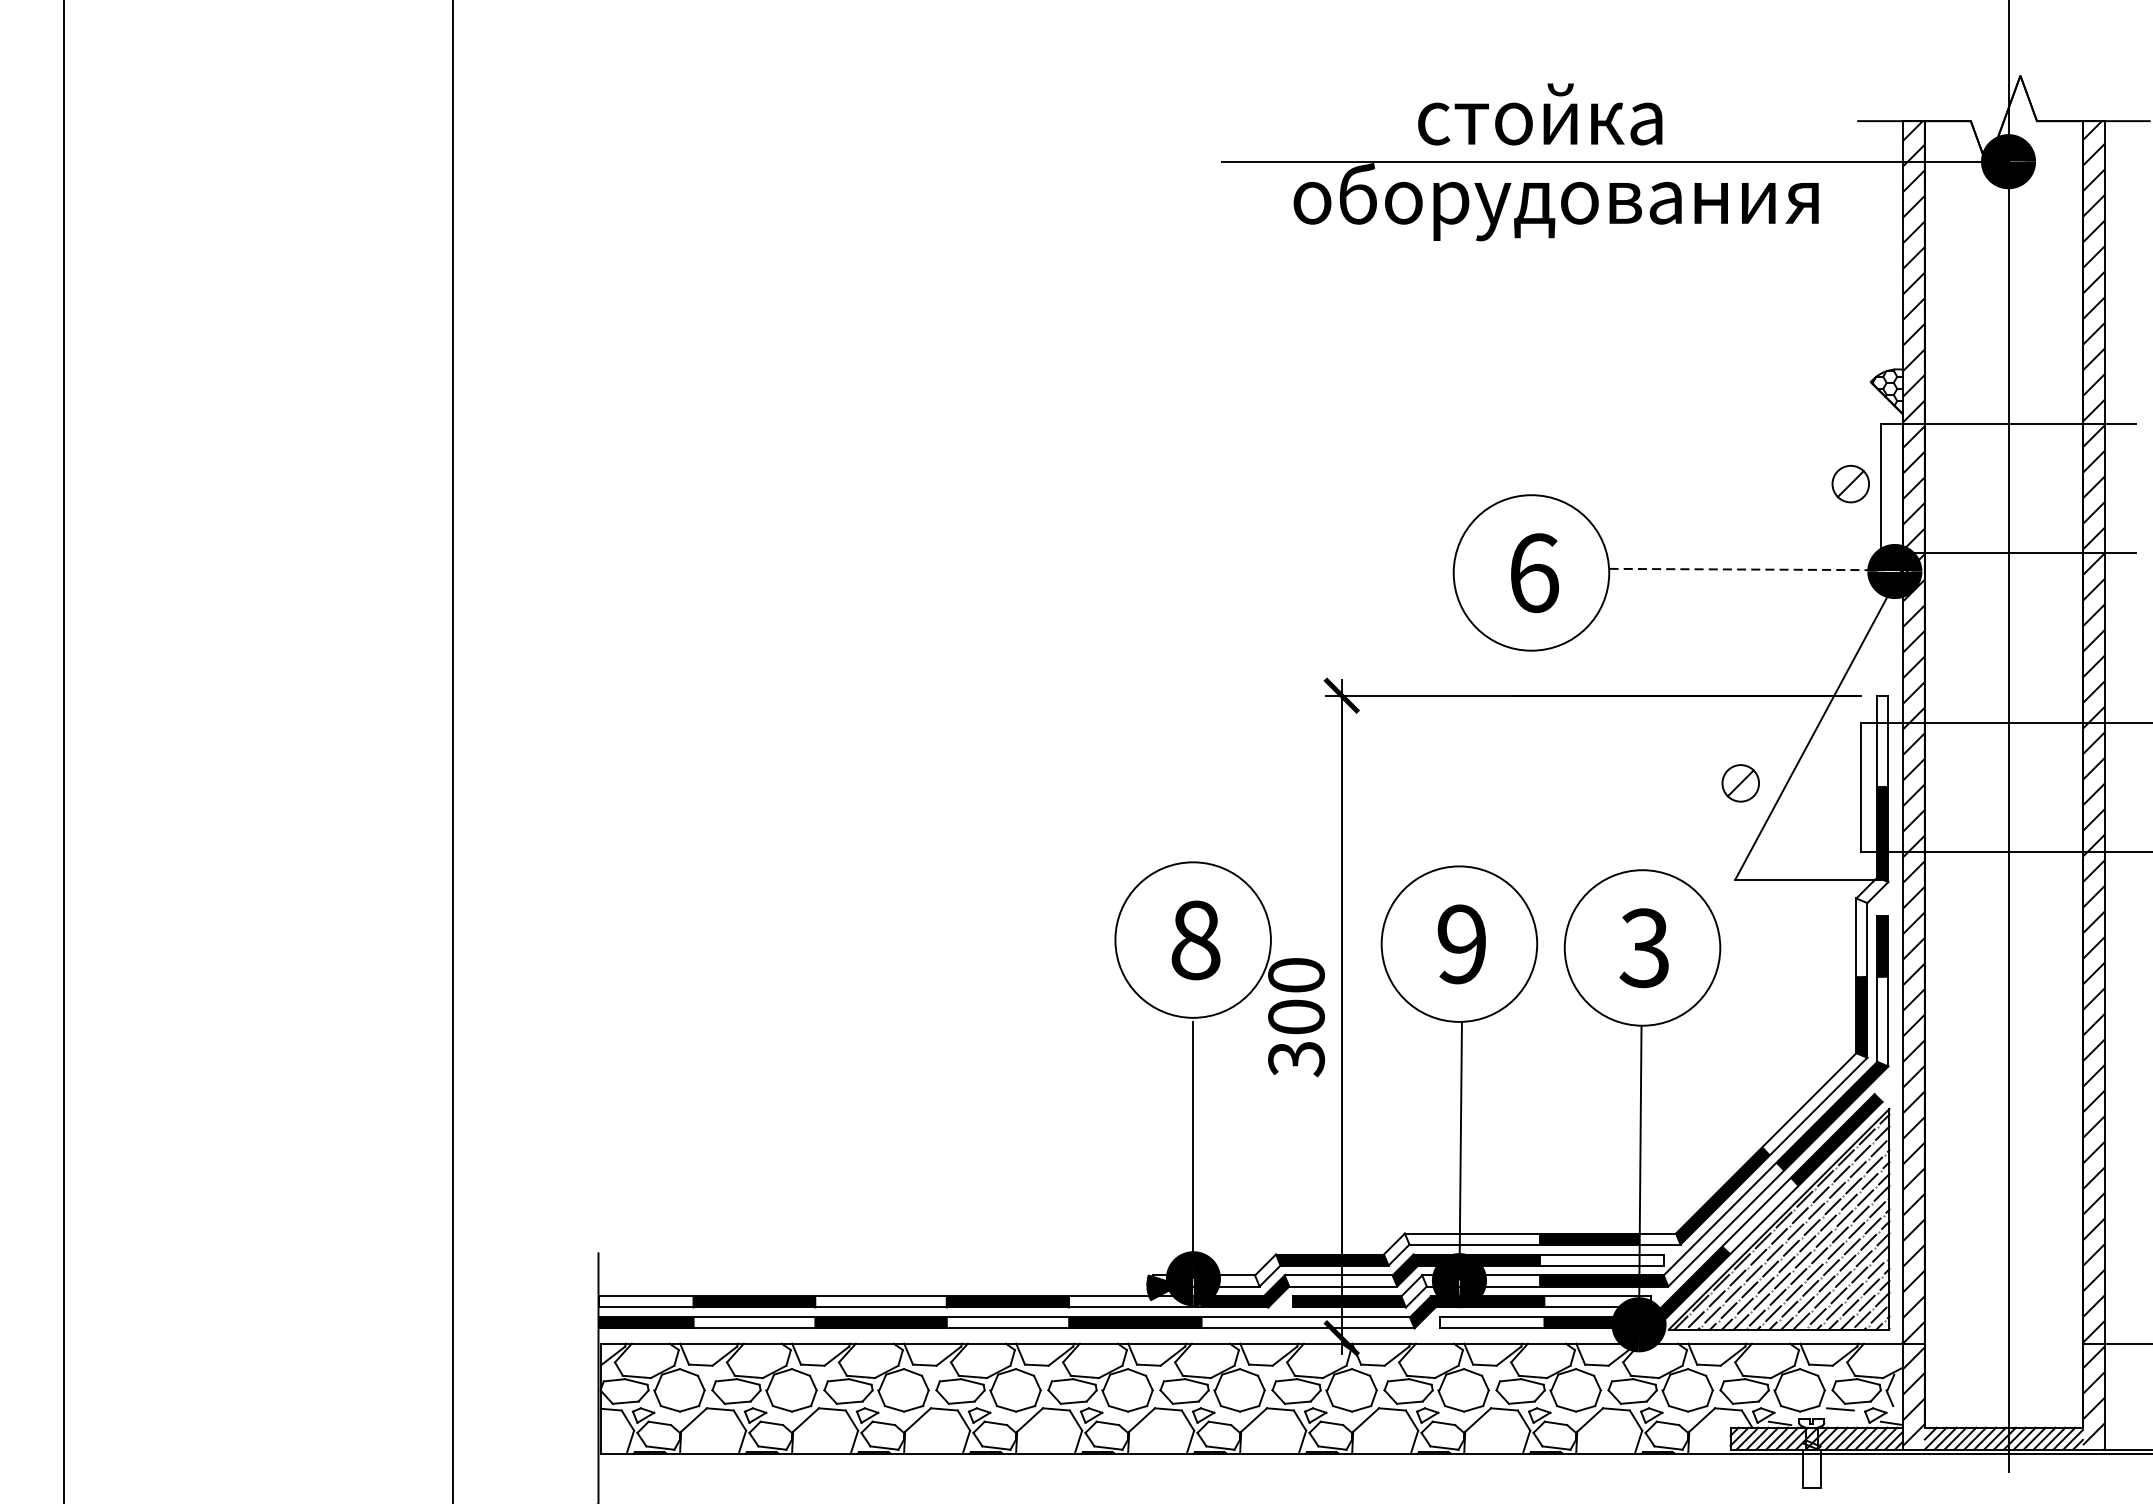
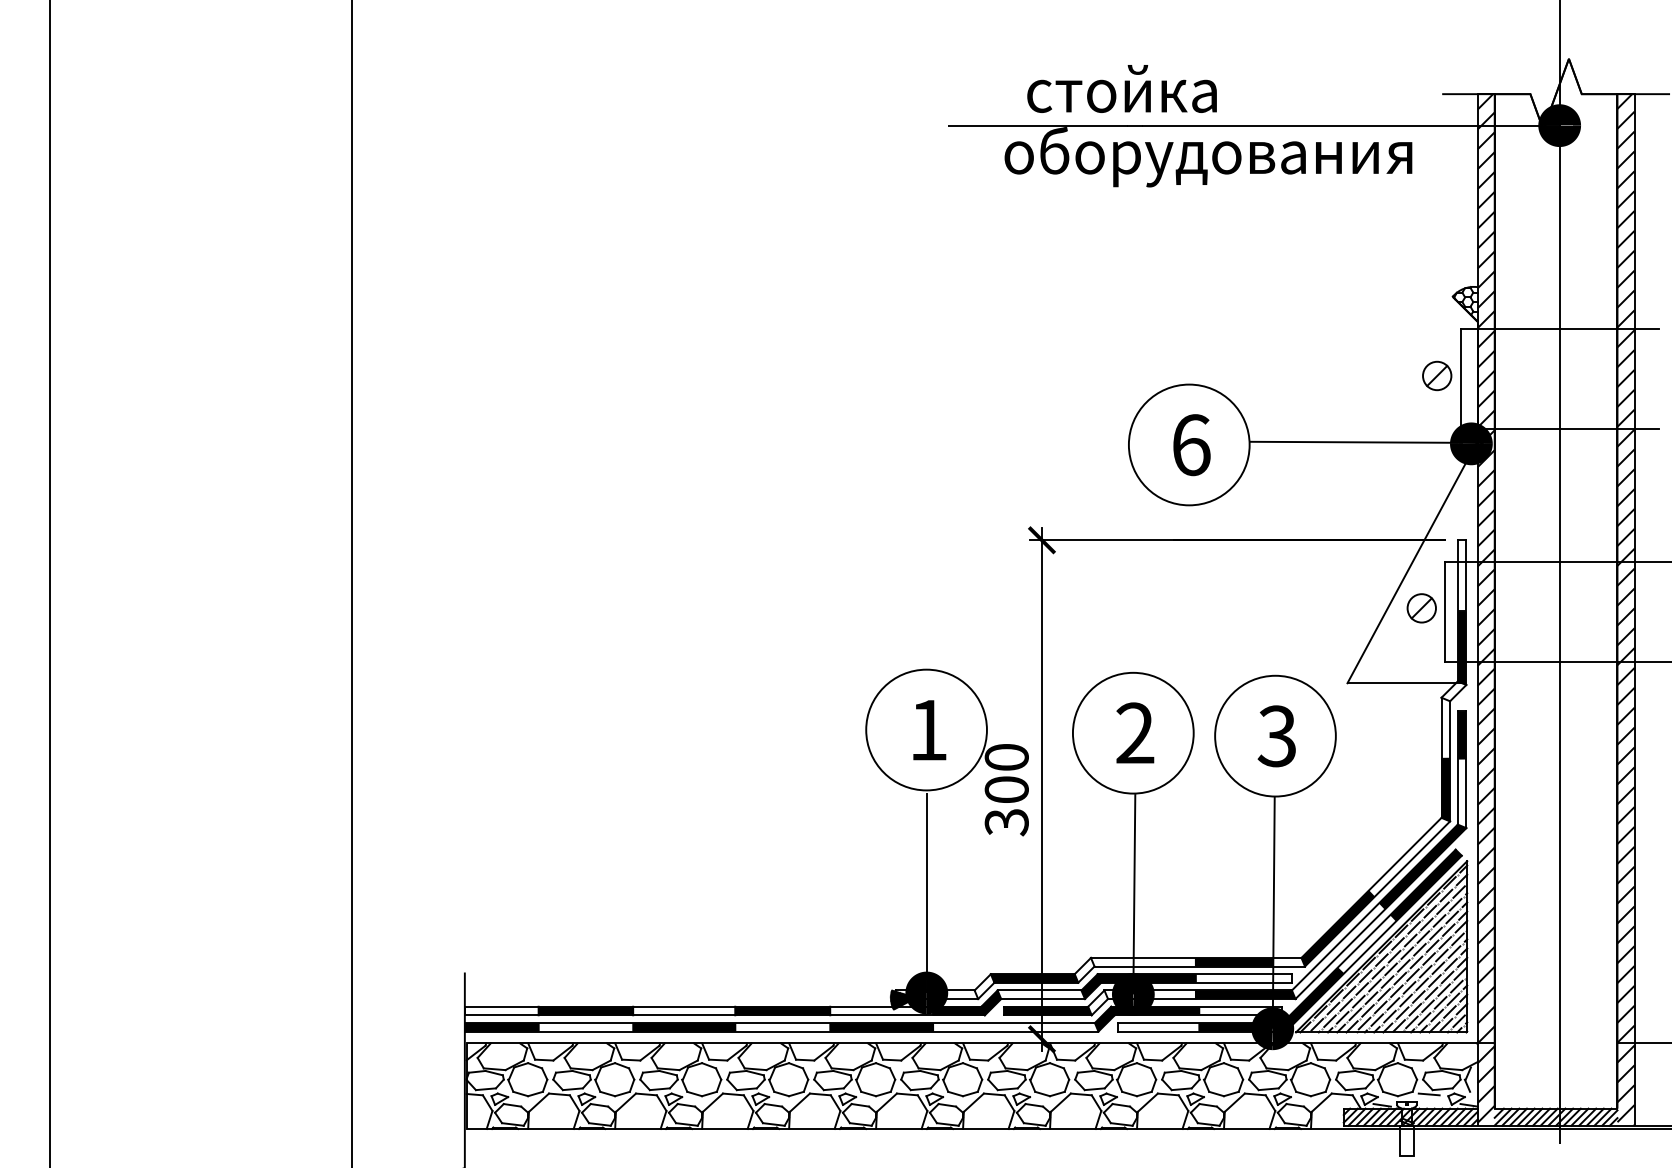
text: (1539, 113) -> (1121, 88), moved
line: (1746, 569) -> (1356, 442), dashed -> solid
part: (1740, 783) -> (1421, 608), moved
text: (1195, 940) -> (928, 730), 8 -> 1
text: (1462, 944) -> (1135, 733), 9 -> 2

